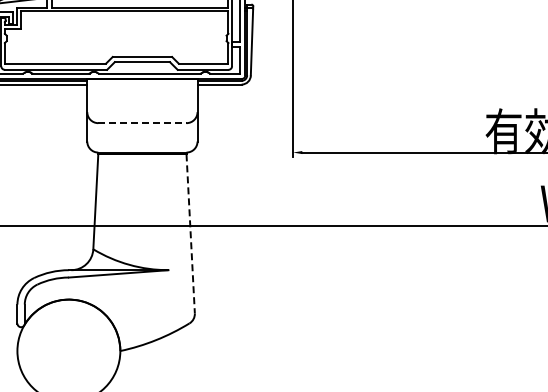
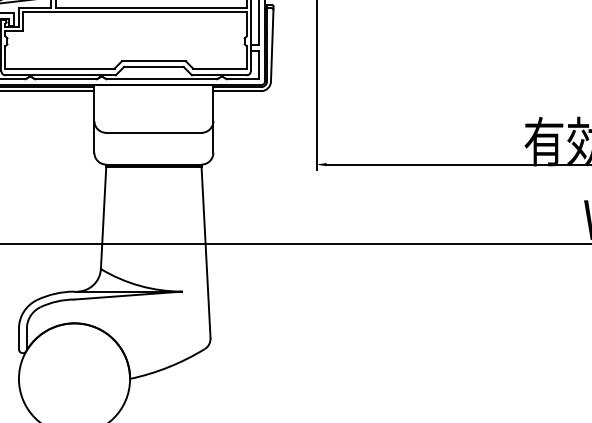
line: (142, 123) -> (154, 133), dashed -> solid
line: (190, 233) -> (205, 251), dashed -> solid

